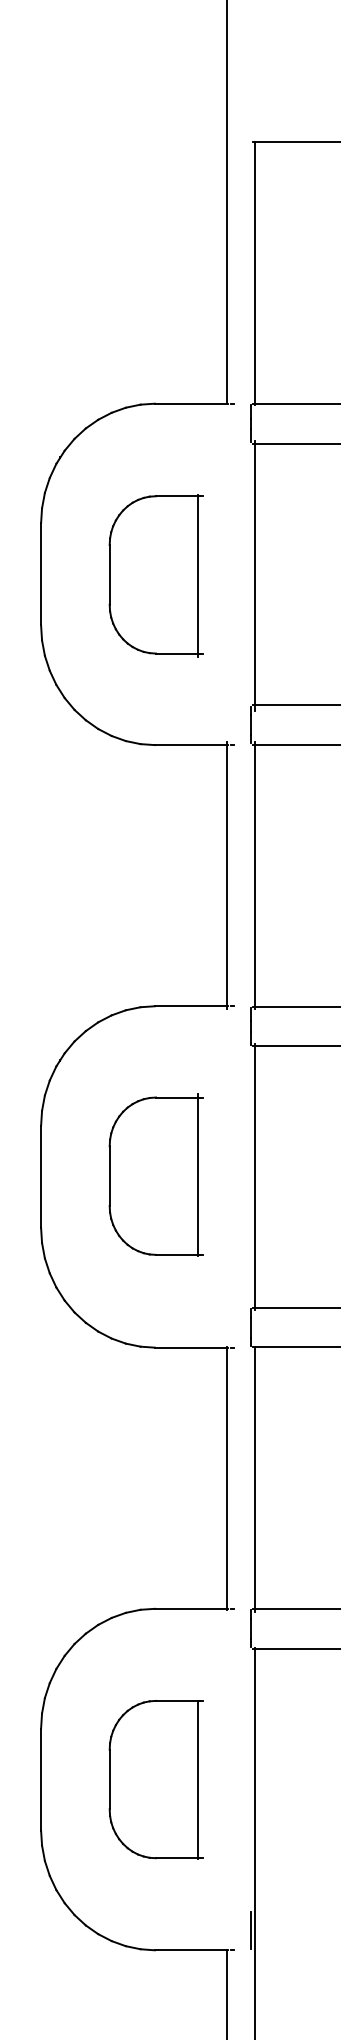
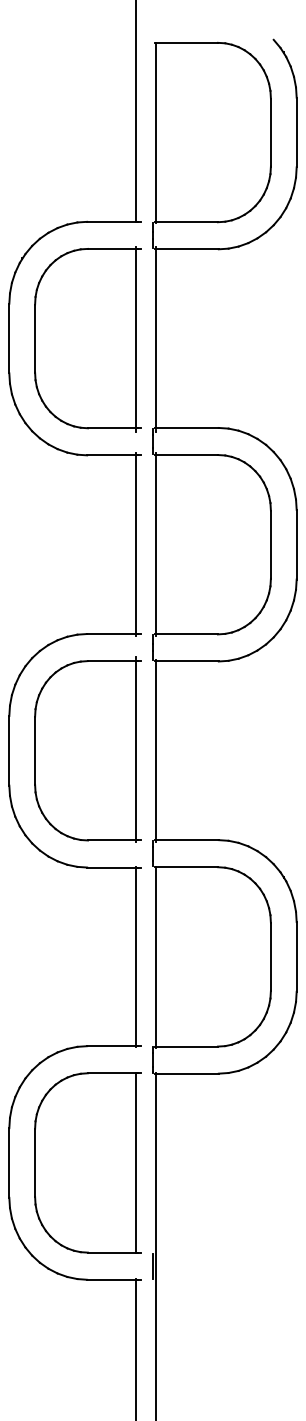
part: (155, 575) -> (87, 339), size x1.67
part: (155, 1175) -> (87, 749), size x1.67
part: (155, 1778) -> (87, 1162), size x1.67

